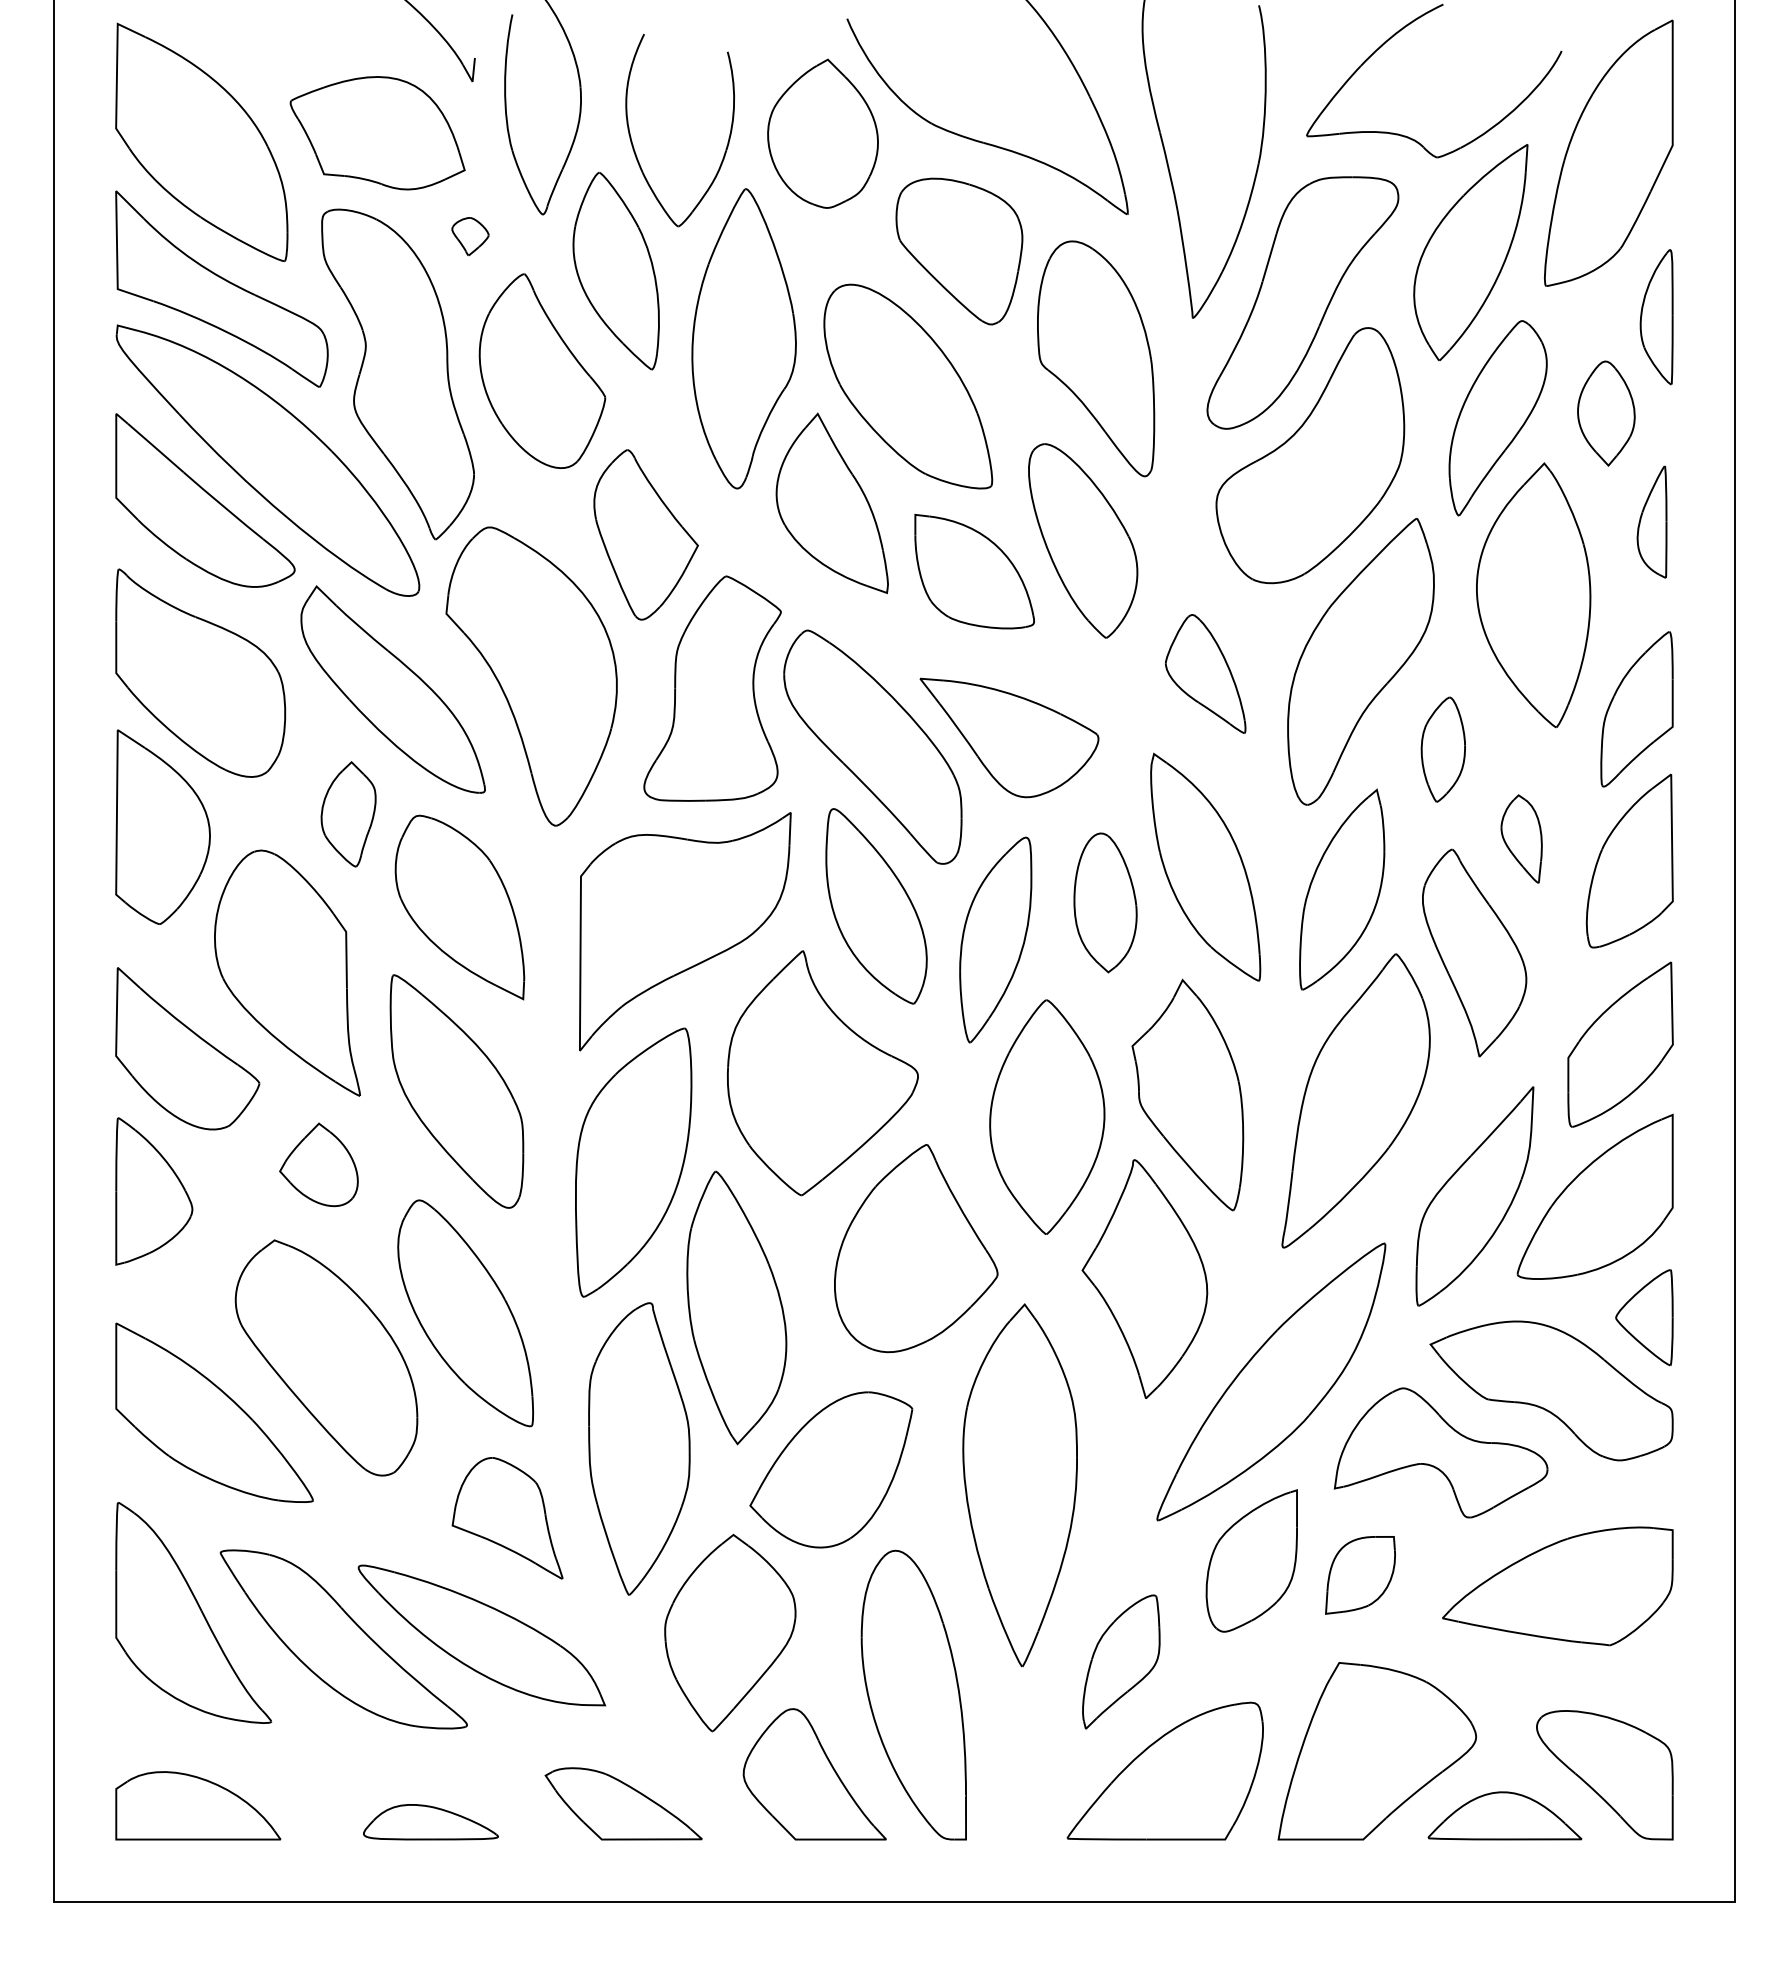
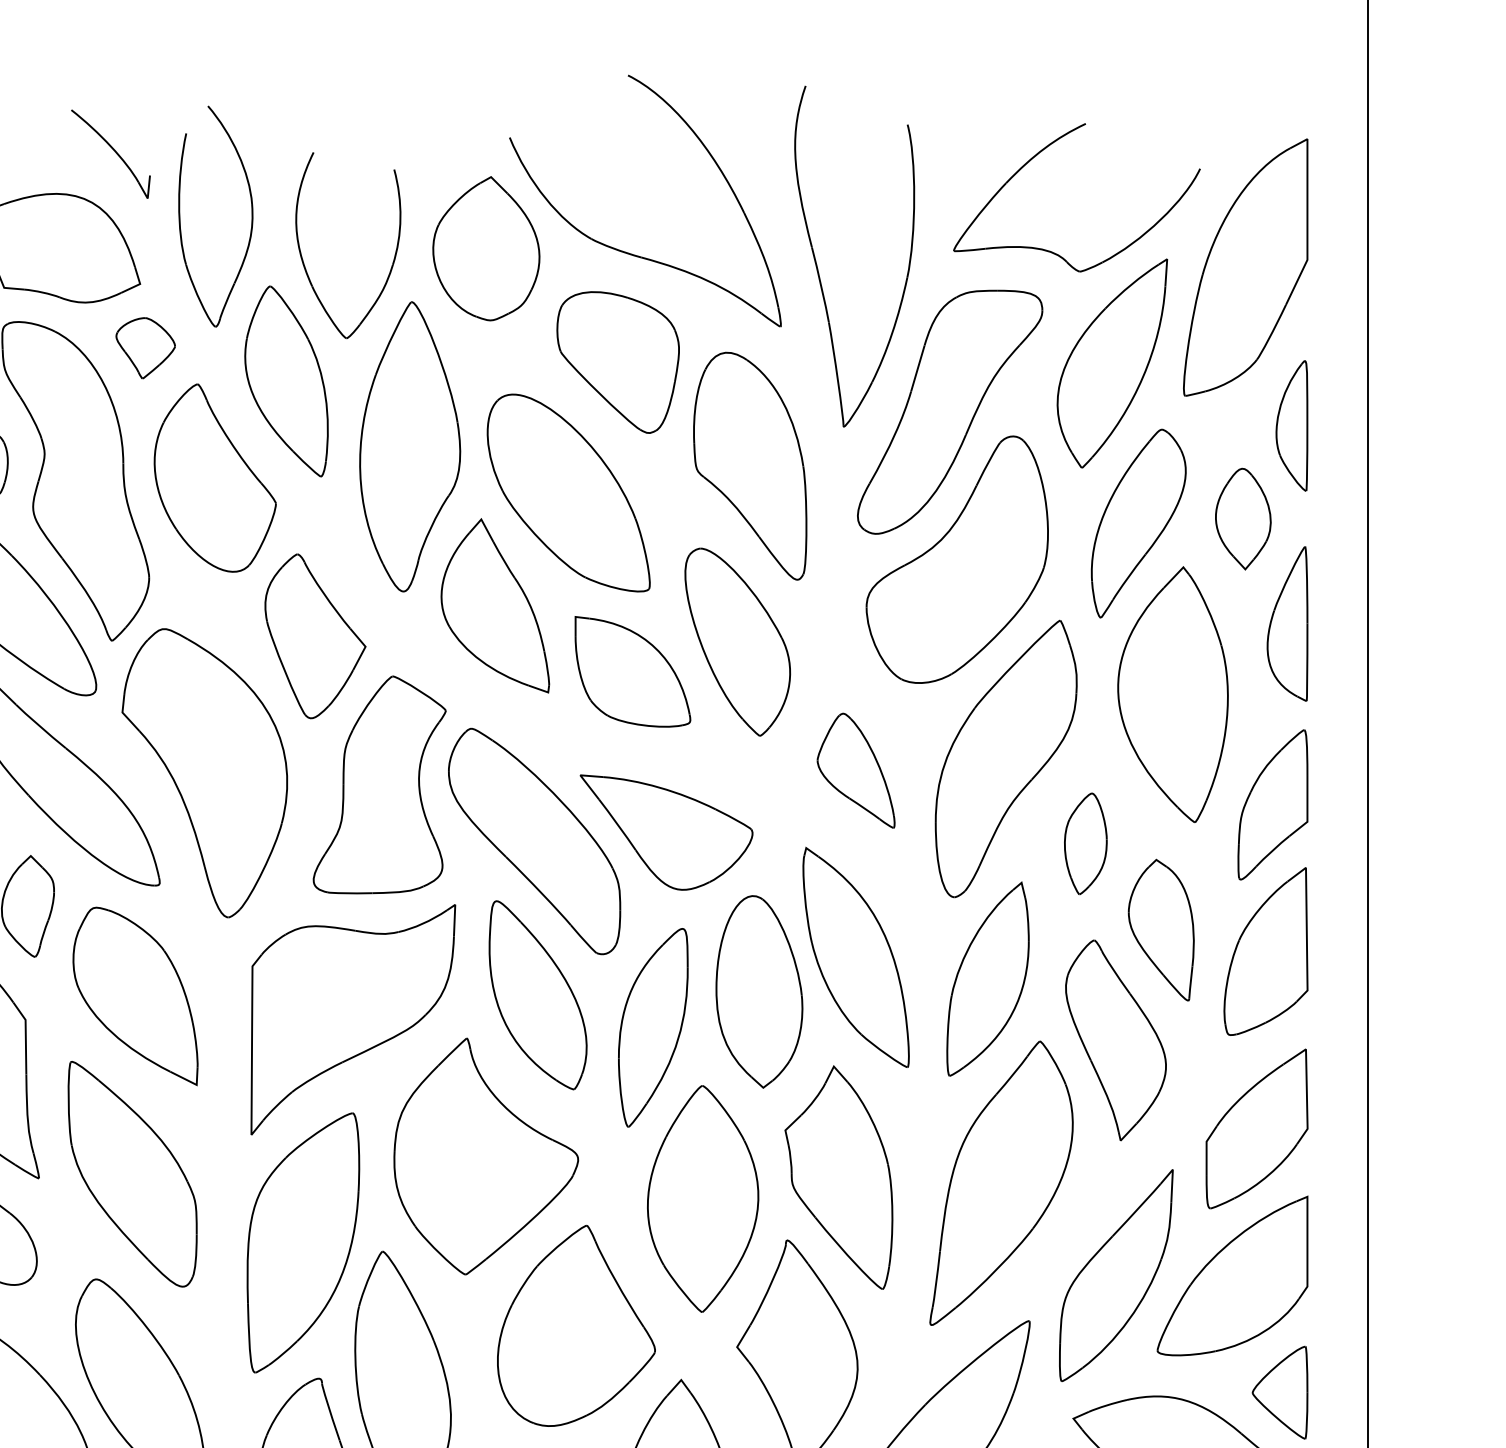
part: (470, 236) -> (145, 347), size x1.67
part: (1651, 521) -> (1286, 623), size x1.43
part: (1521, 838) -> (1161, 929), size x1.67
part: (1105, 902) -> (759, 991), size x1.43

